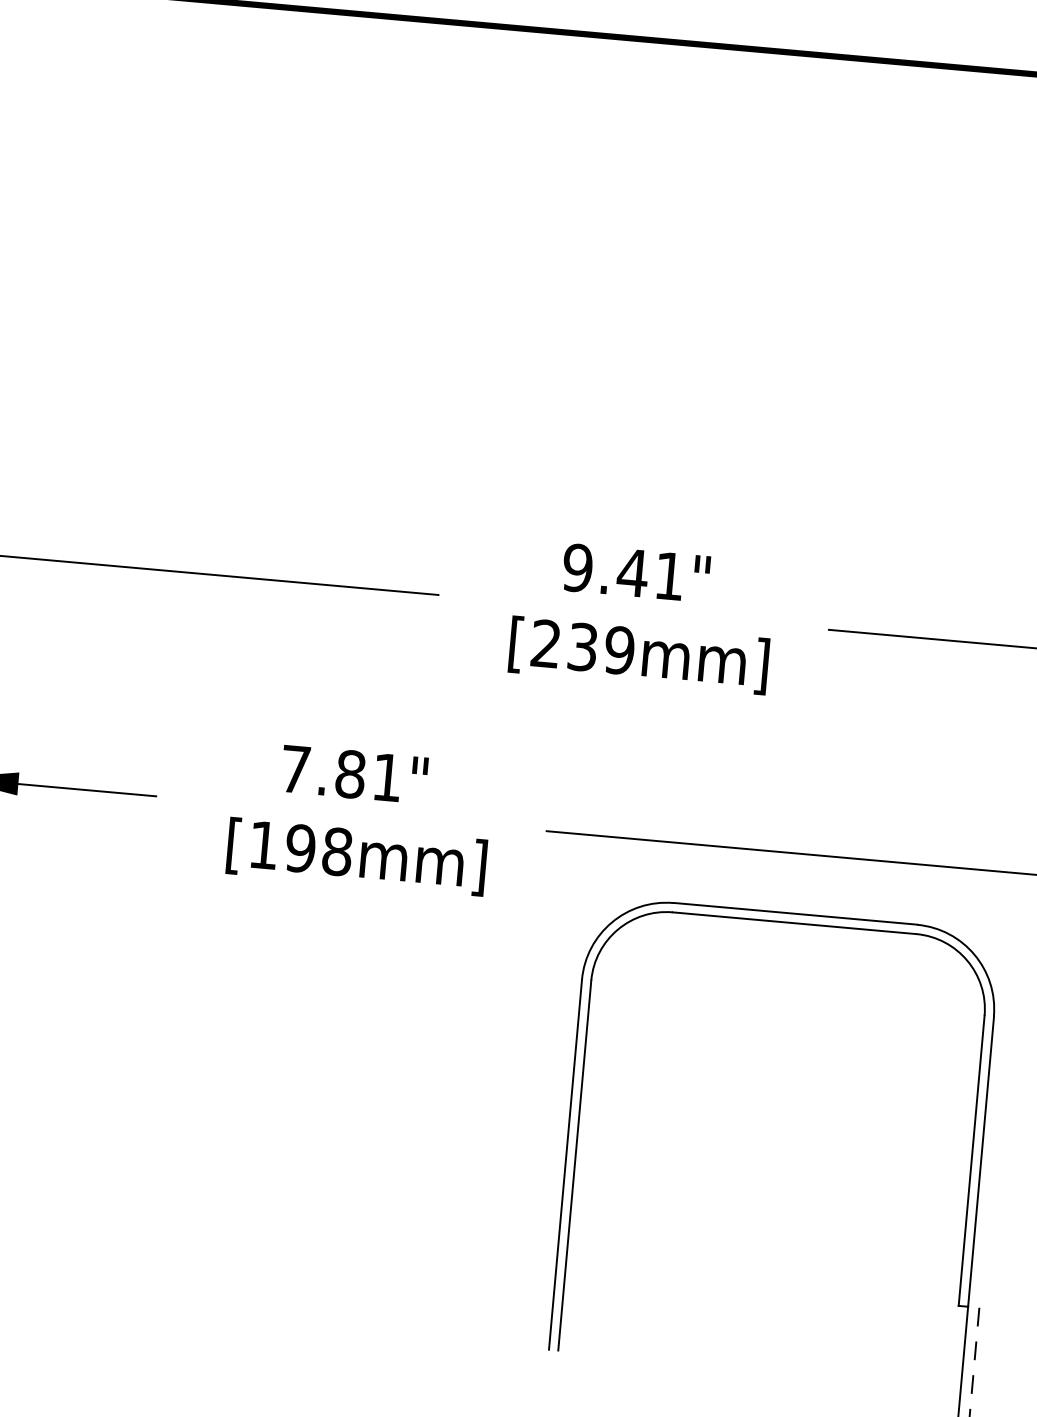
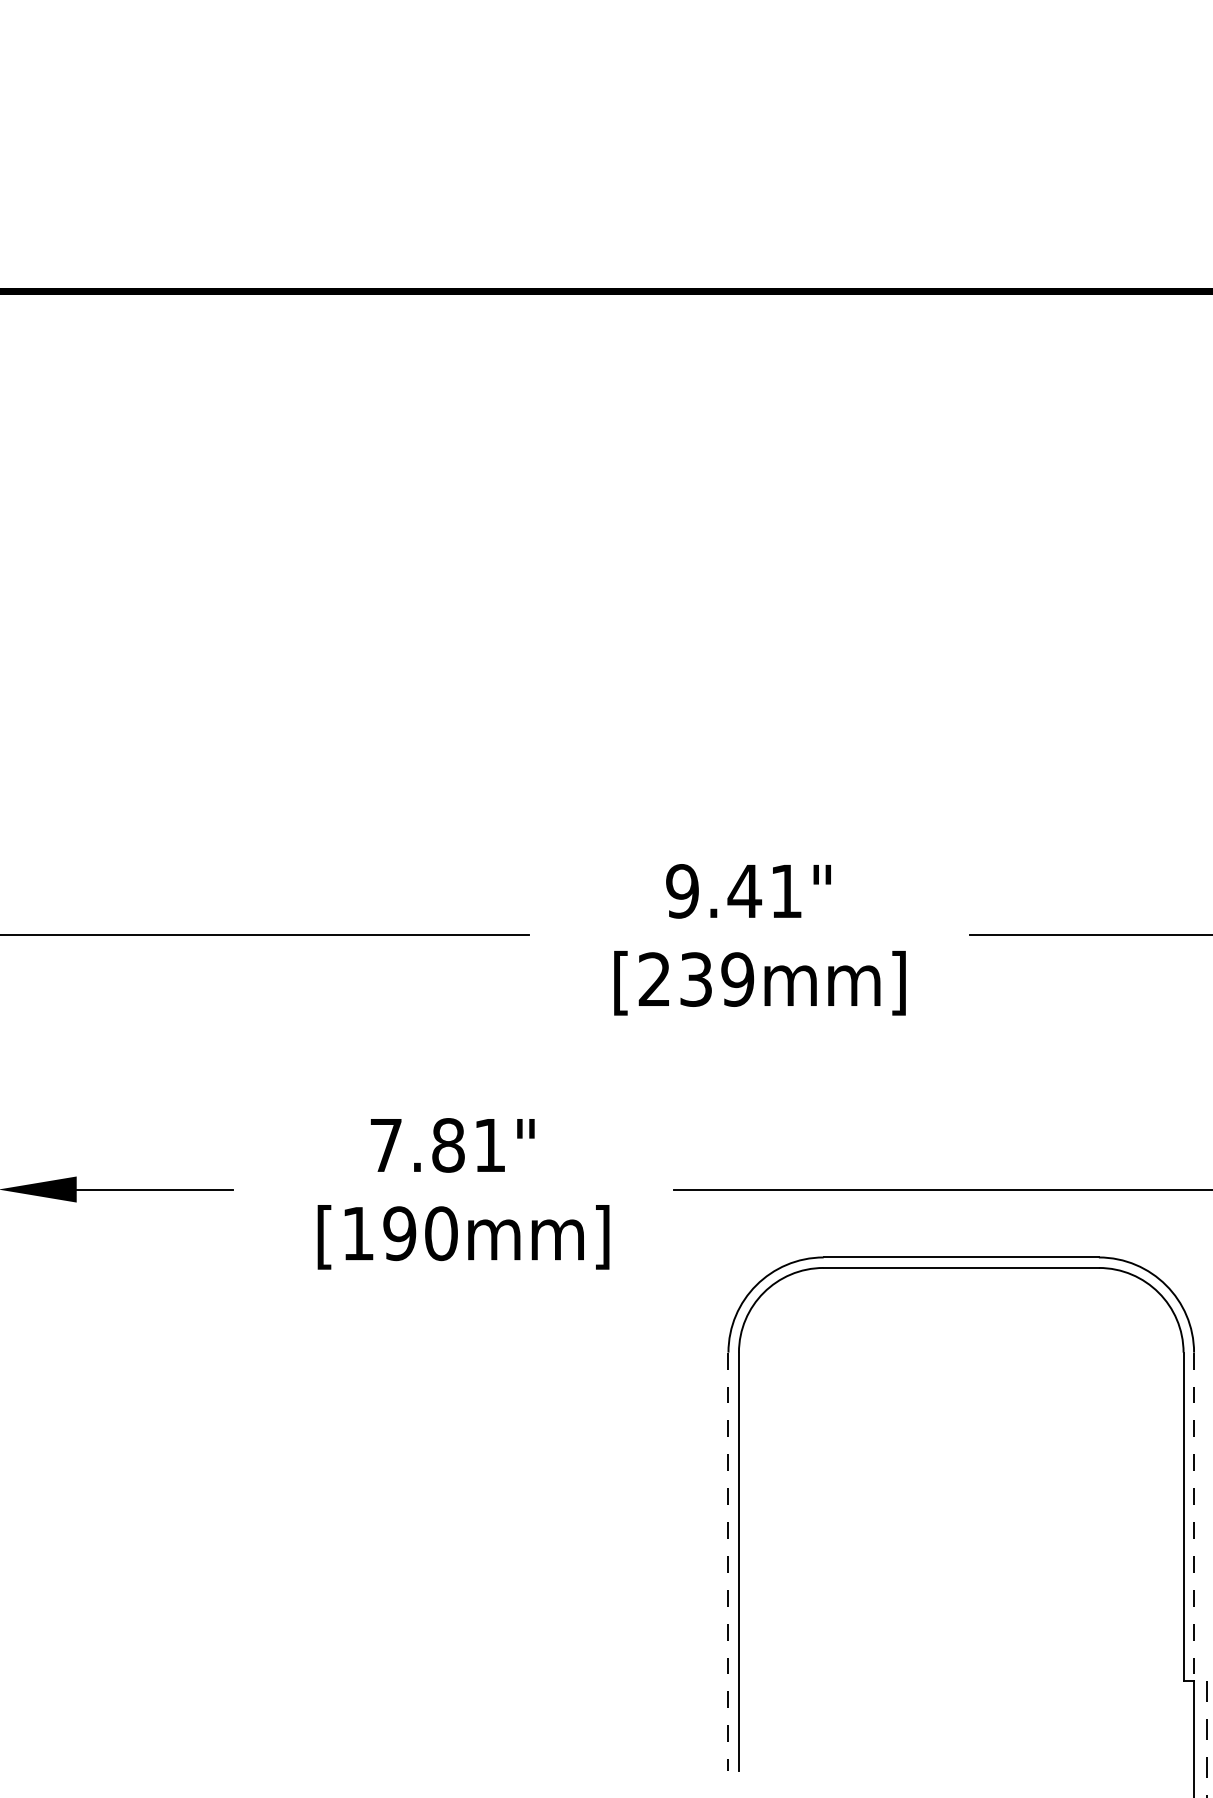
text: (337, 851) -> (441, 1233), [198mm] -> [190mm]
line: (981, 1162) -> (1194, 1517), solid -> dashed
line: (565, 1165) -> (728, 1562), solid -> dashed

